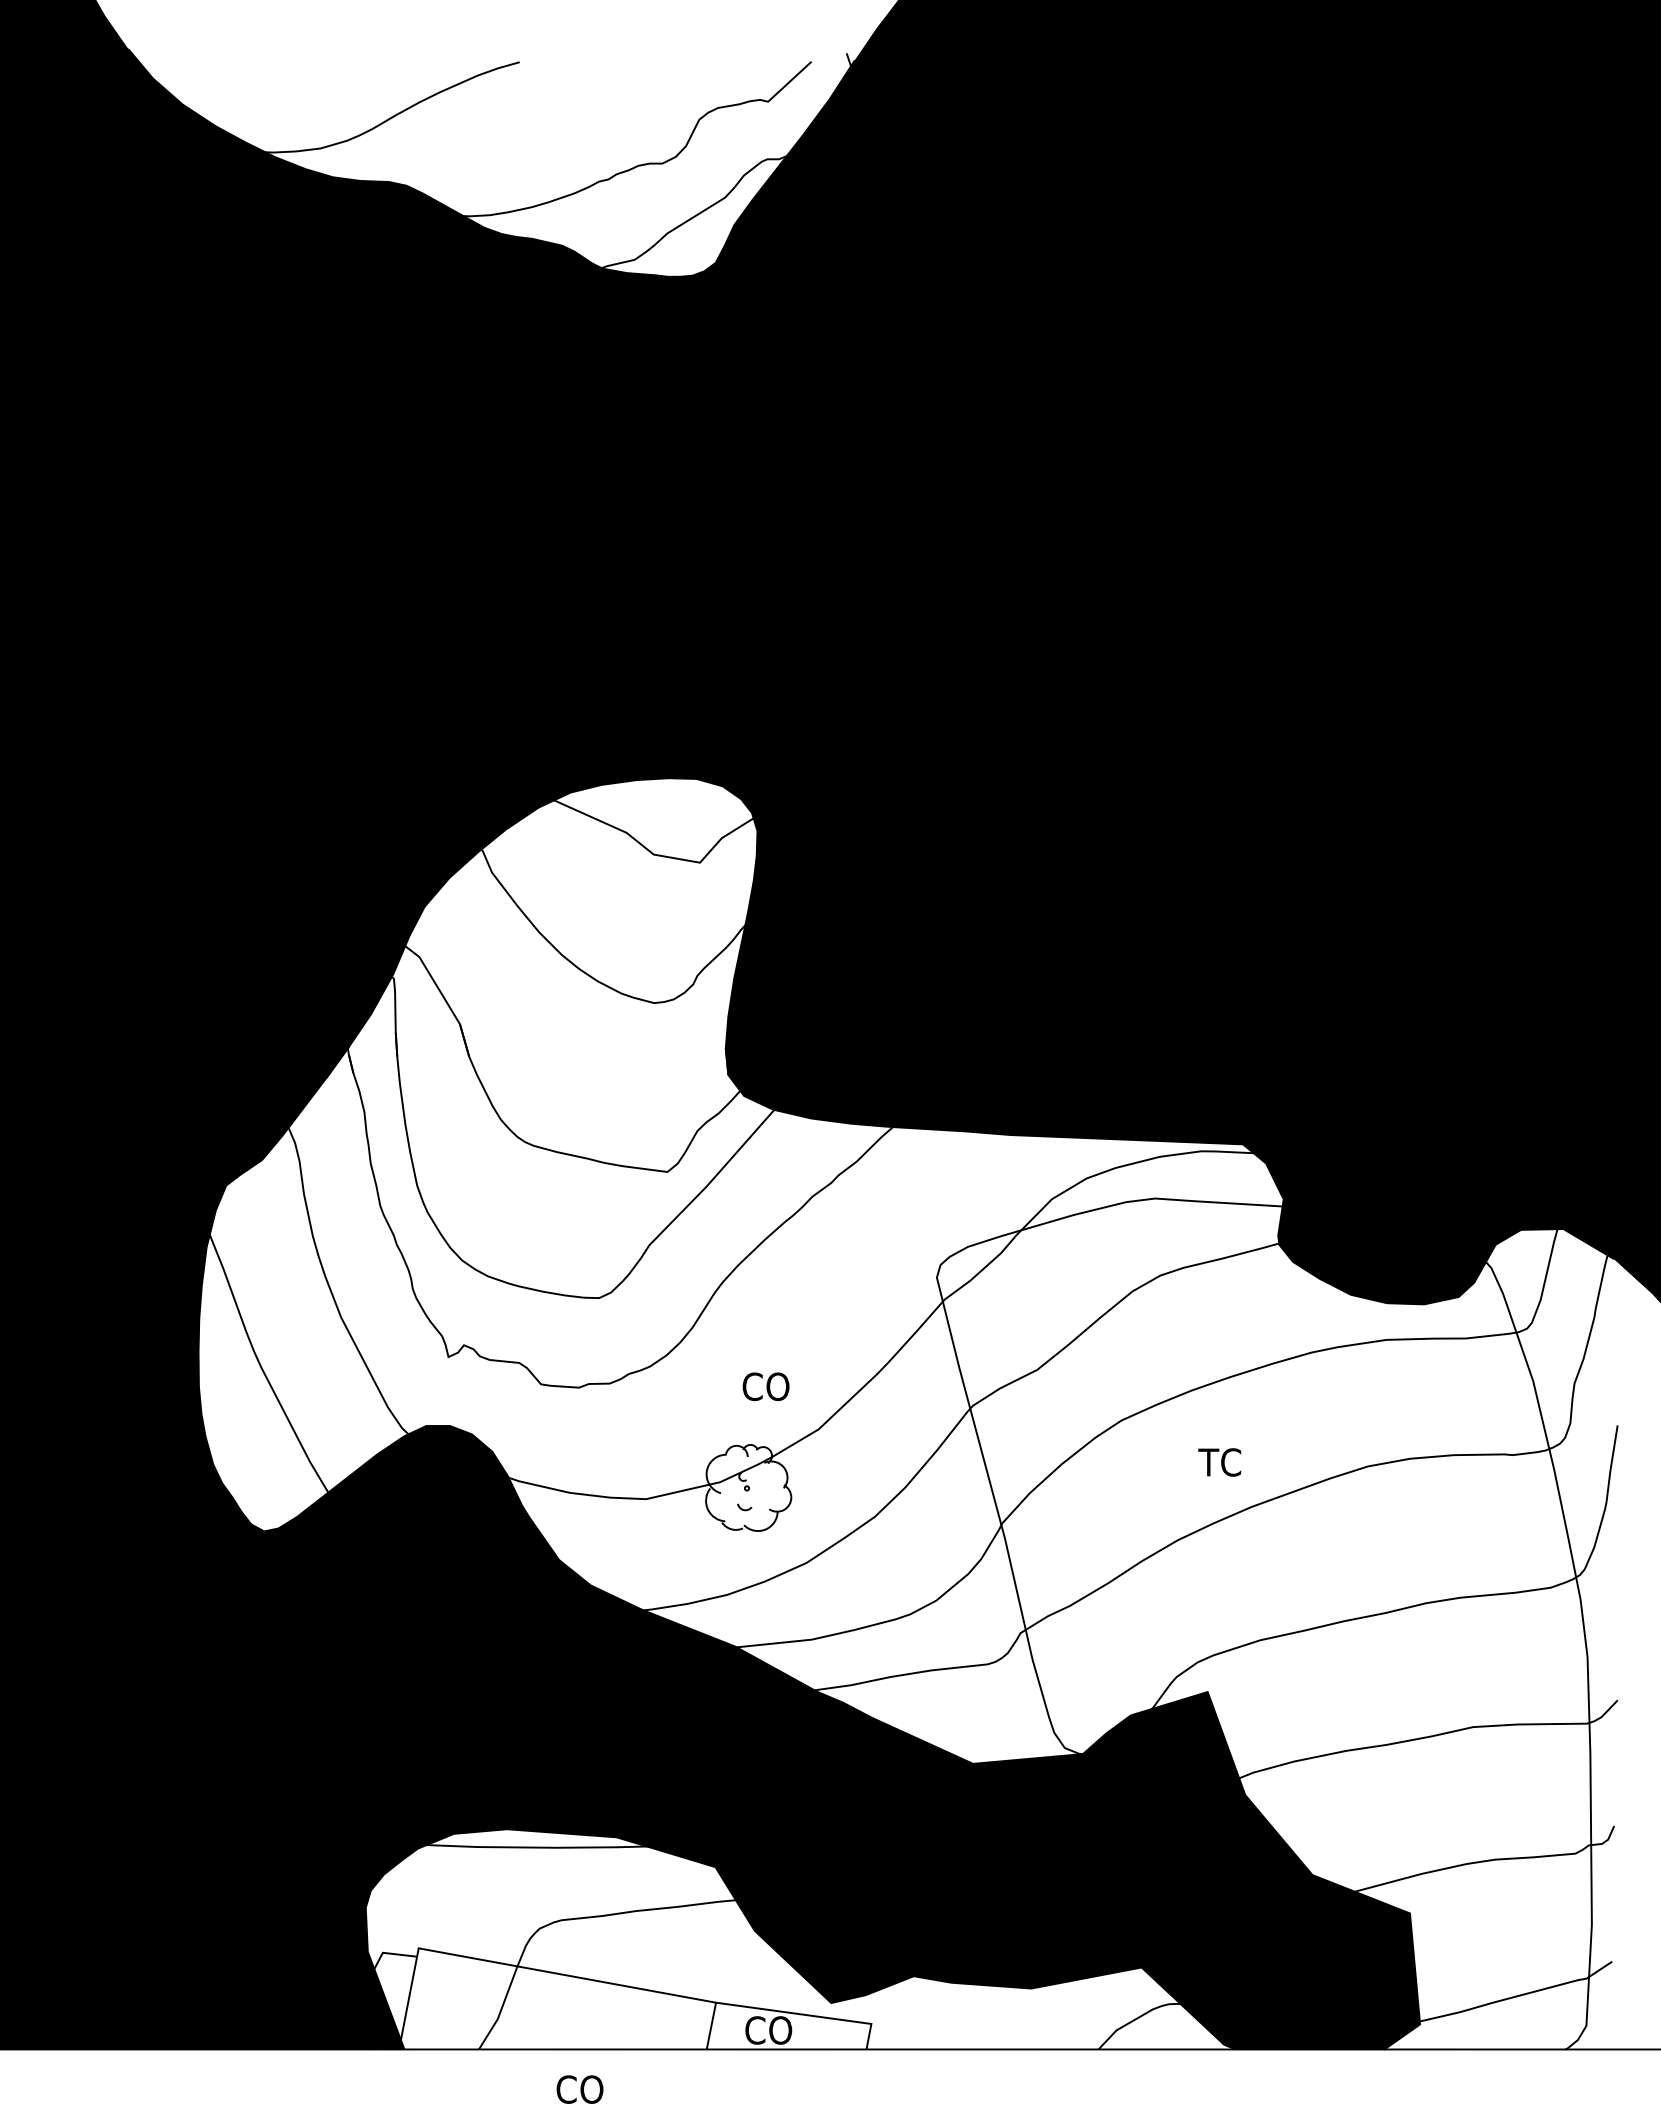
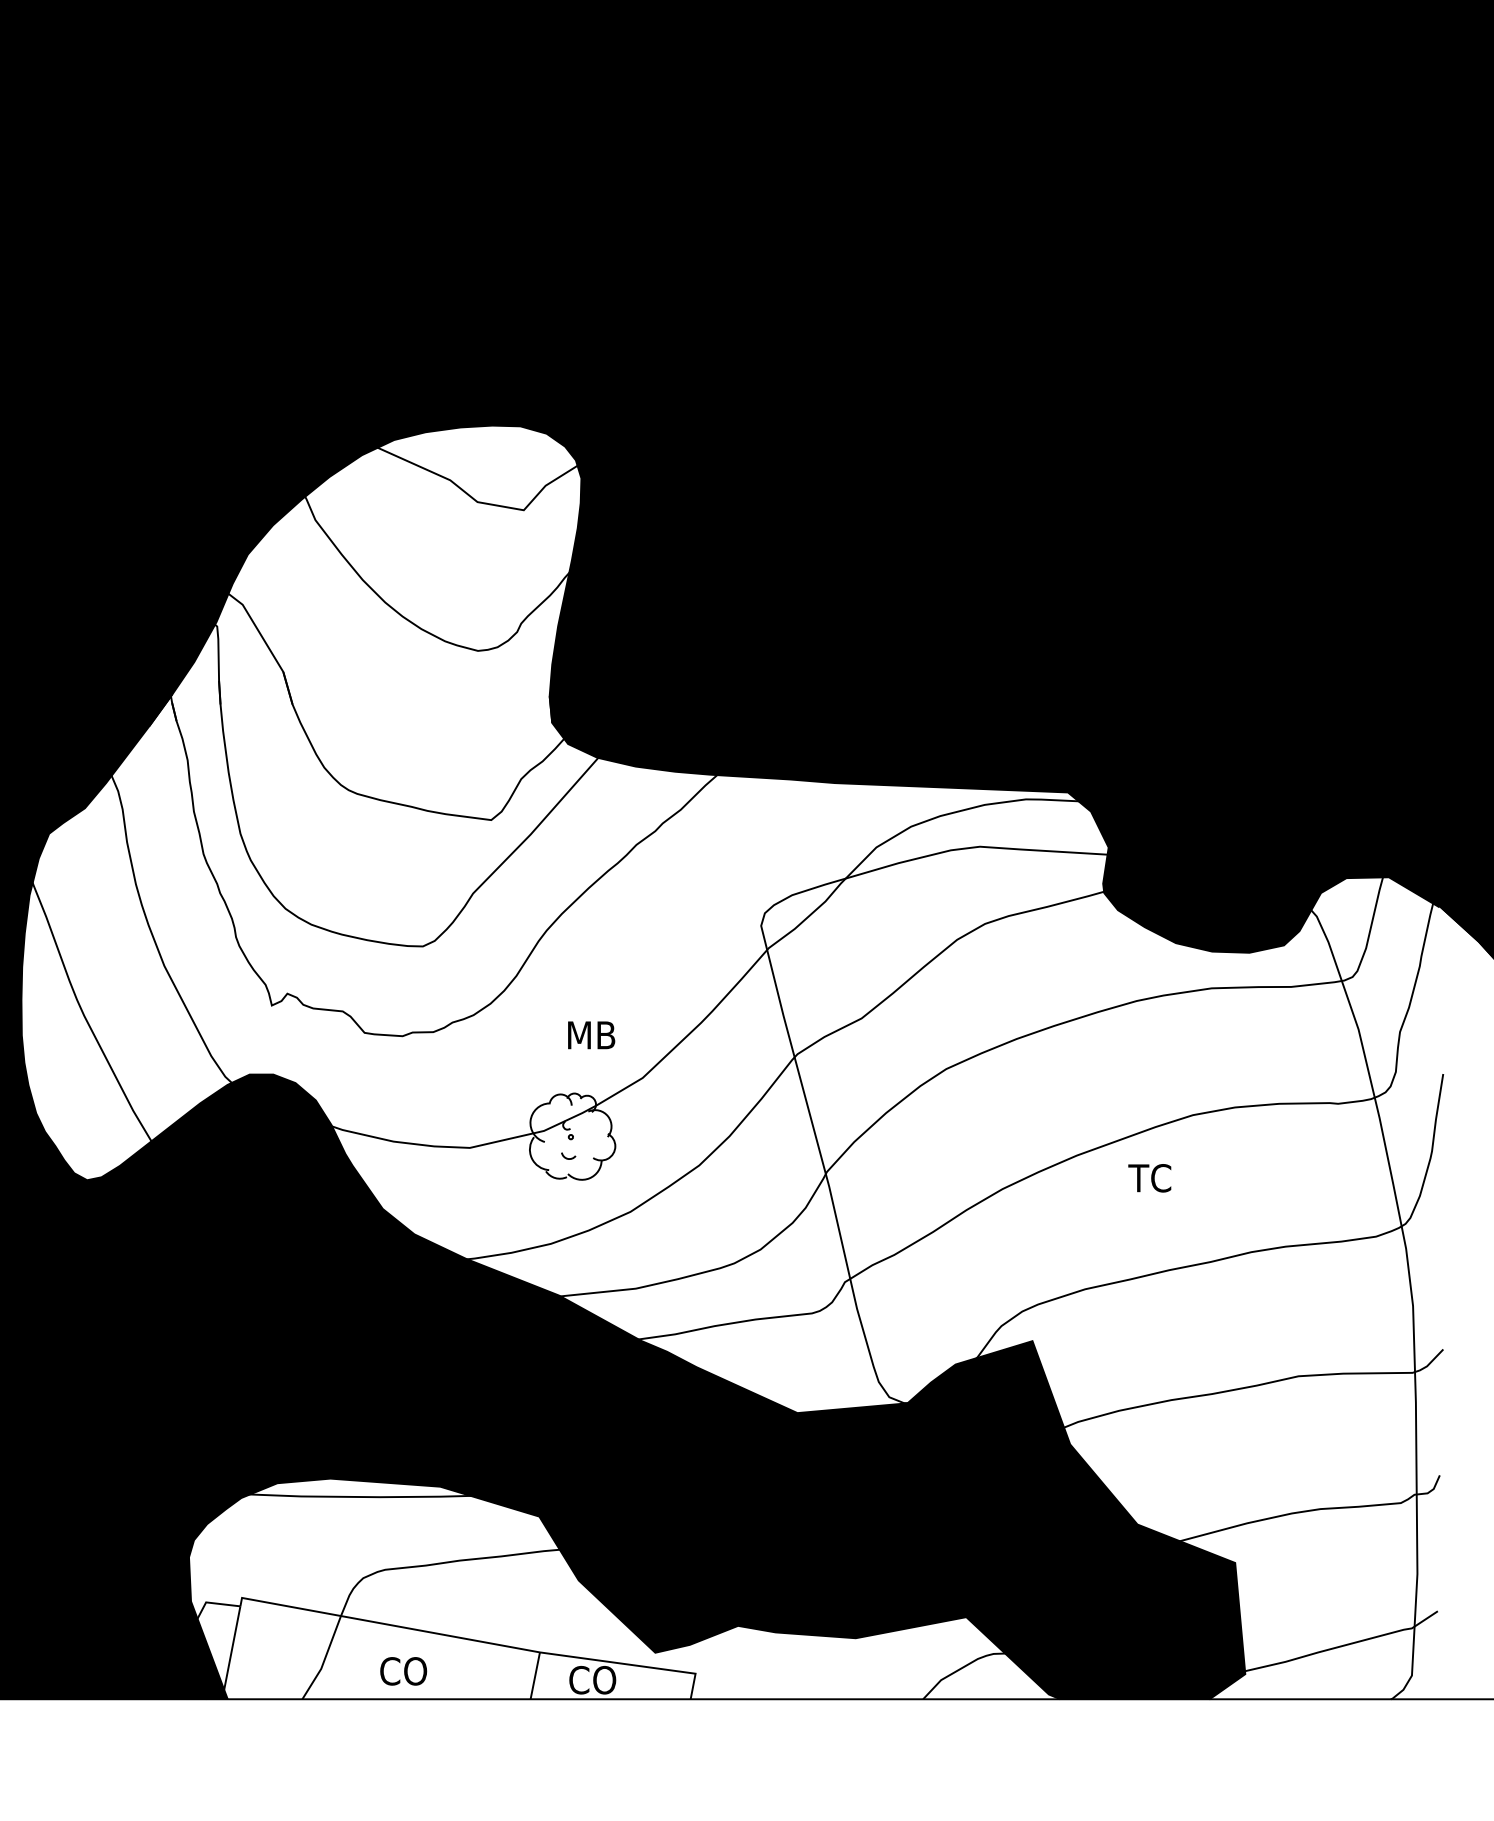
text: (766, 1386) -> (590, 1035), CO -> MB
text: (1219, 1462) -> (1149, 1178), moved
text: (579, 2089) -> (403, 1671), moved

